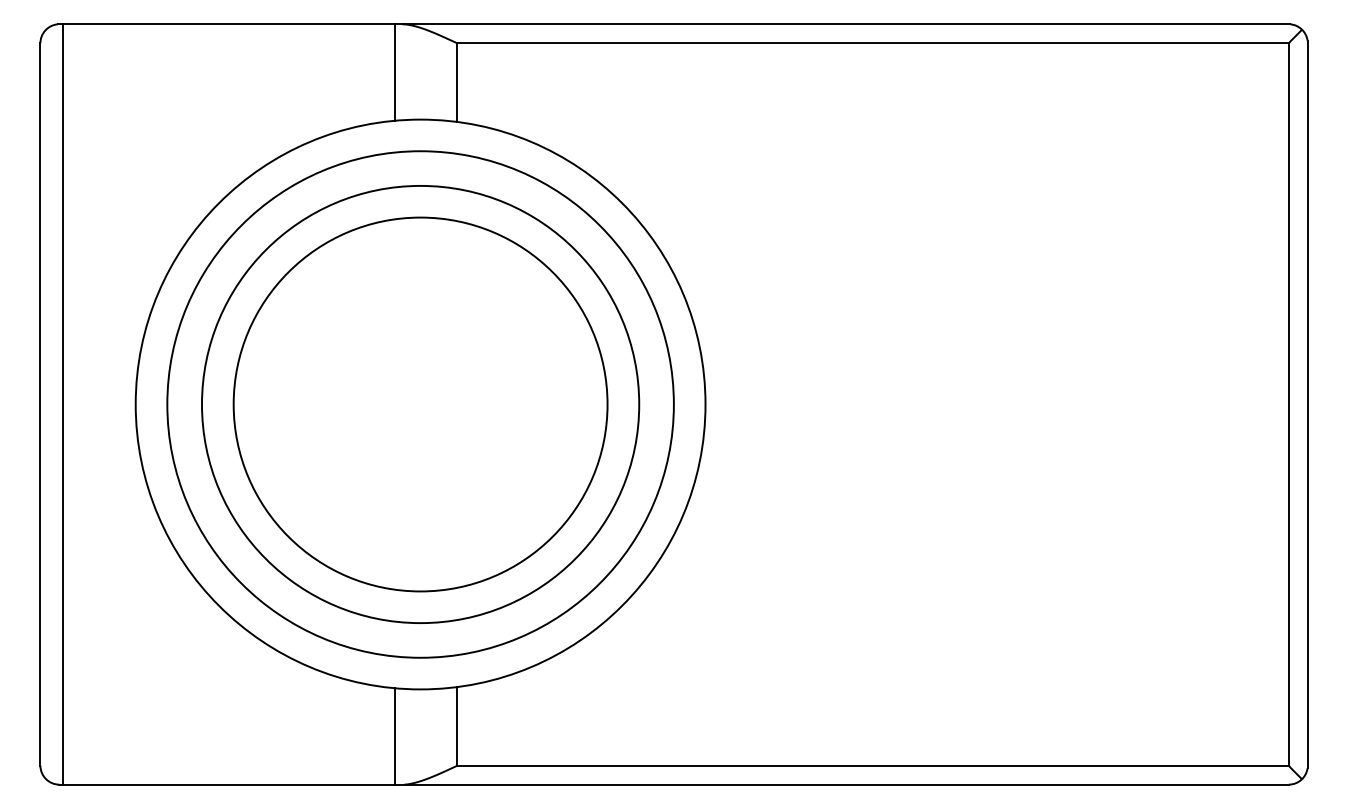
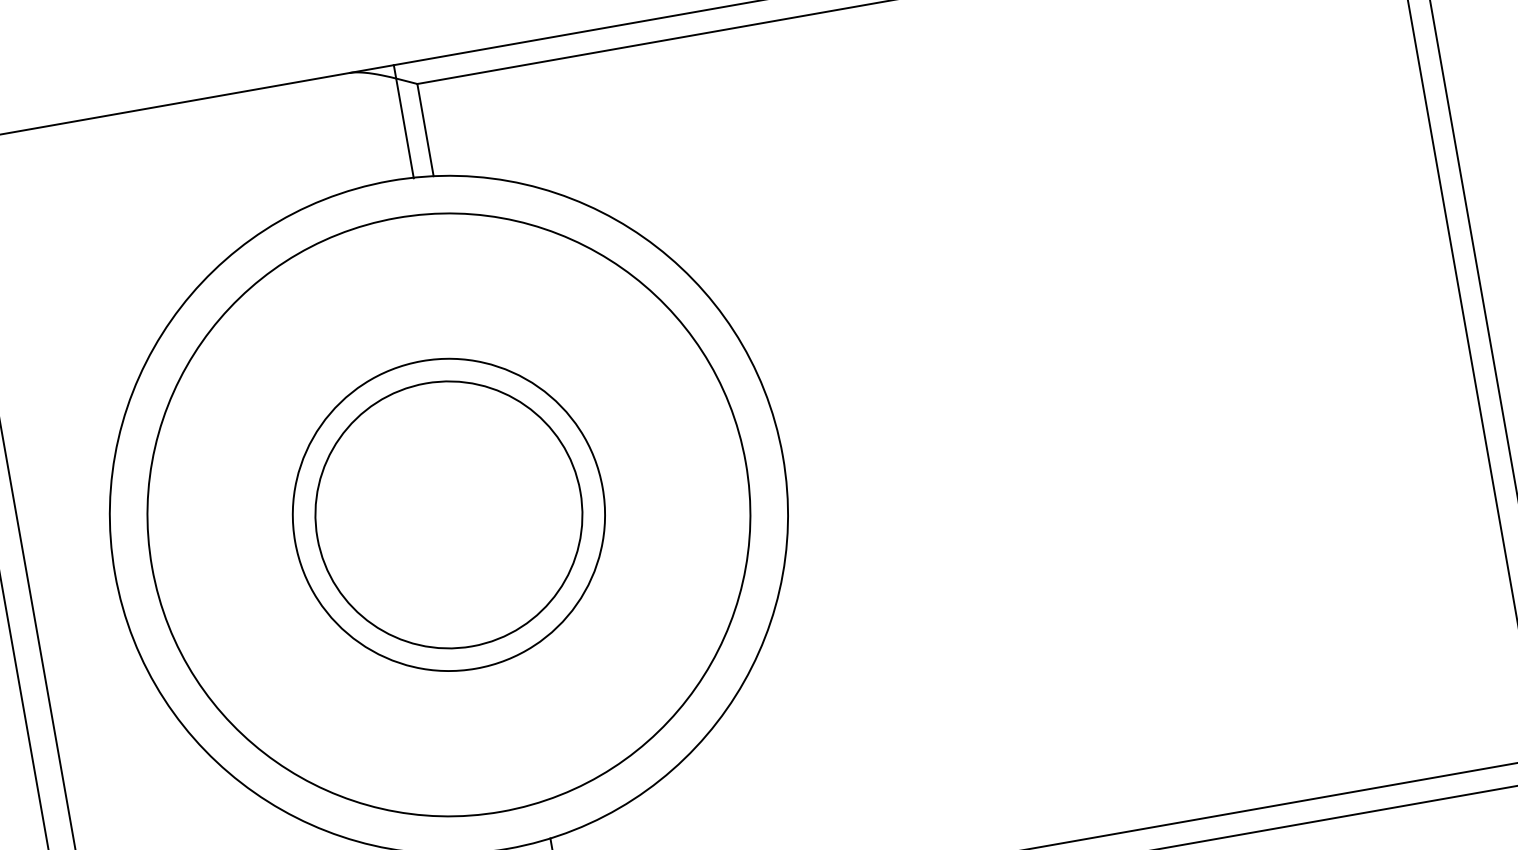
line: (394, 72) -> (403, 121), moved
circle: (420, 404) -> (448, 514), size x0.6
circle: (420, 404) -> (448, 514), size x0.6

